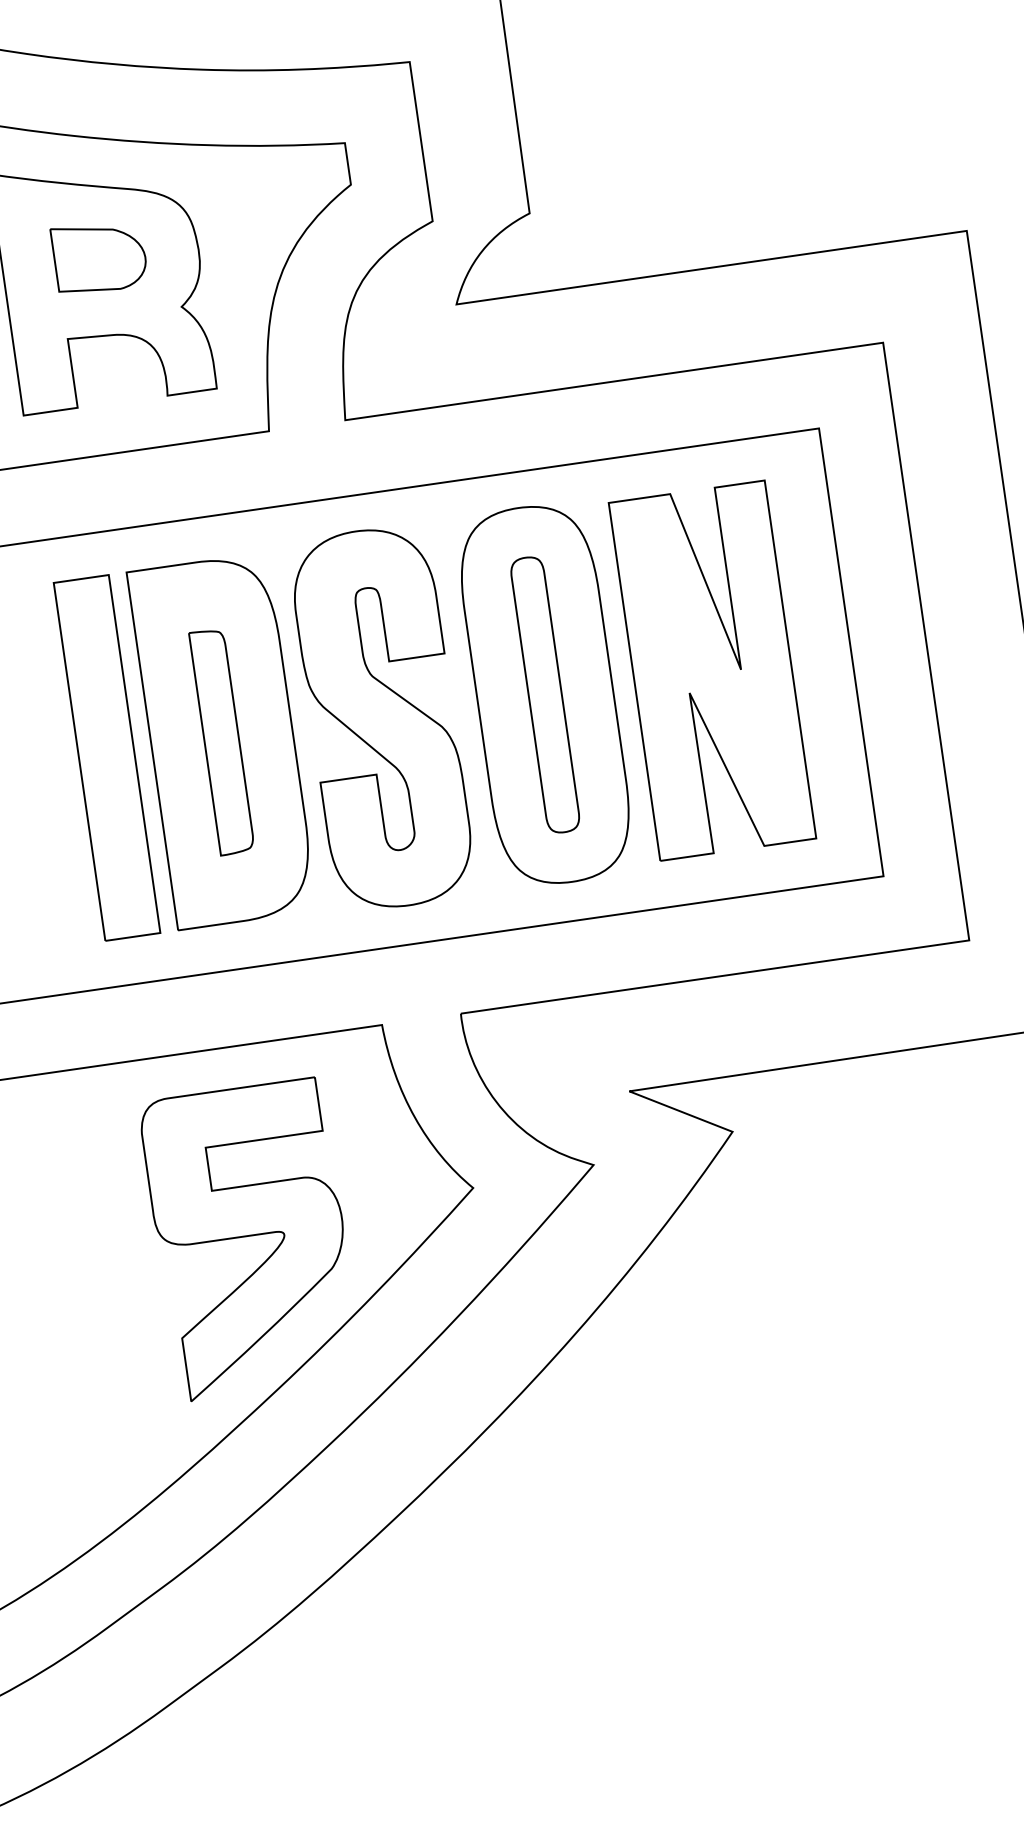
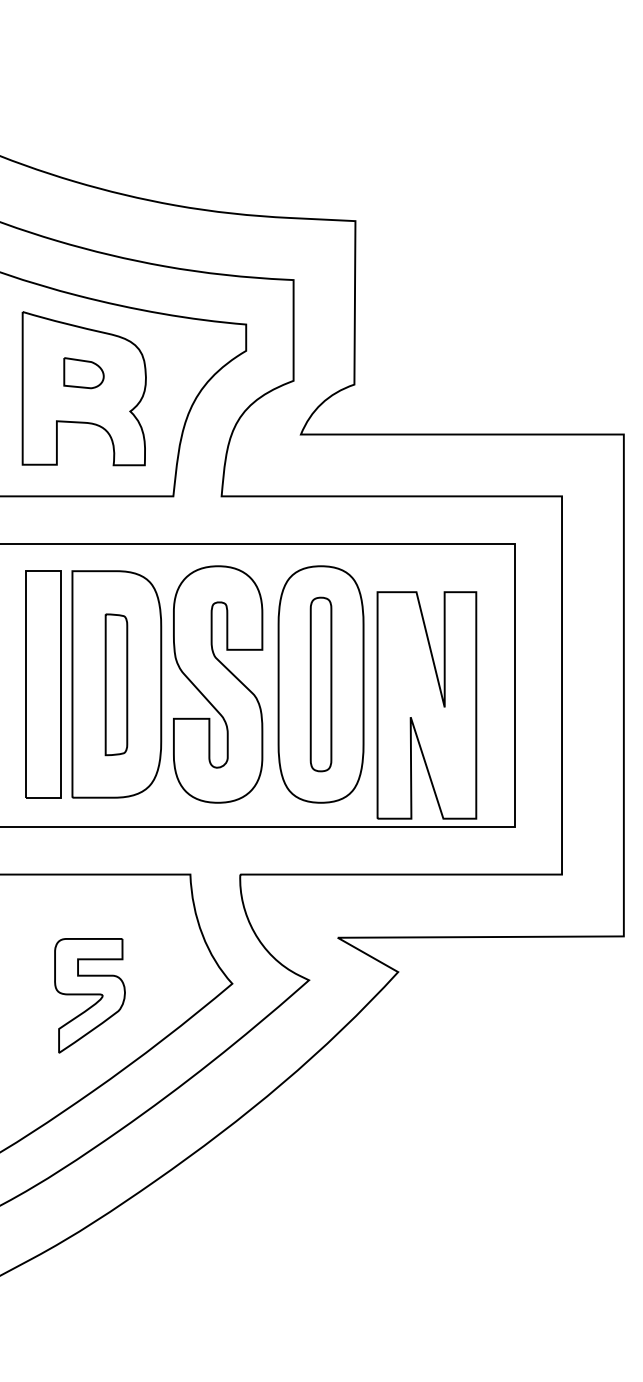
part: (98, 255) -> (83, 372), size x0.7
part: (711, 670) -> (426, 705), moved
part: (250, 1239) -> (89, 995), size x0.6

